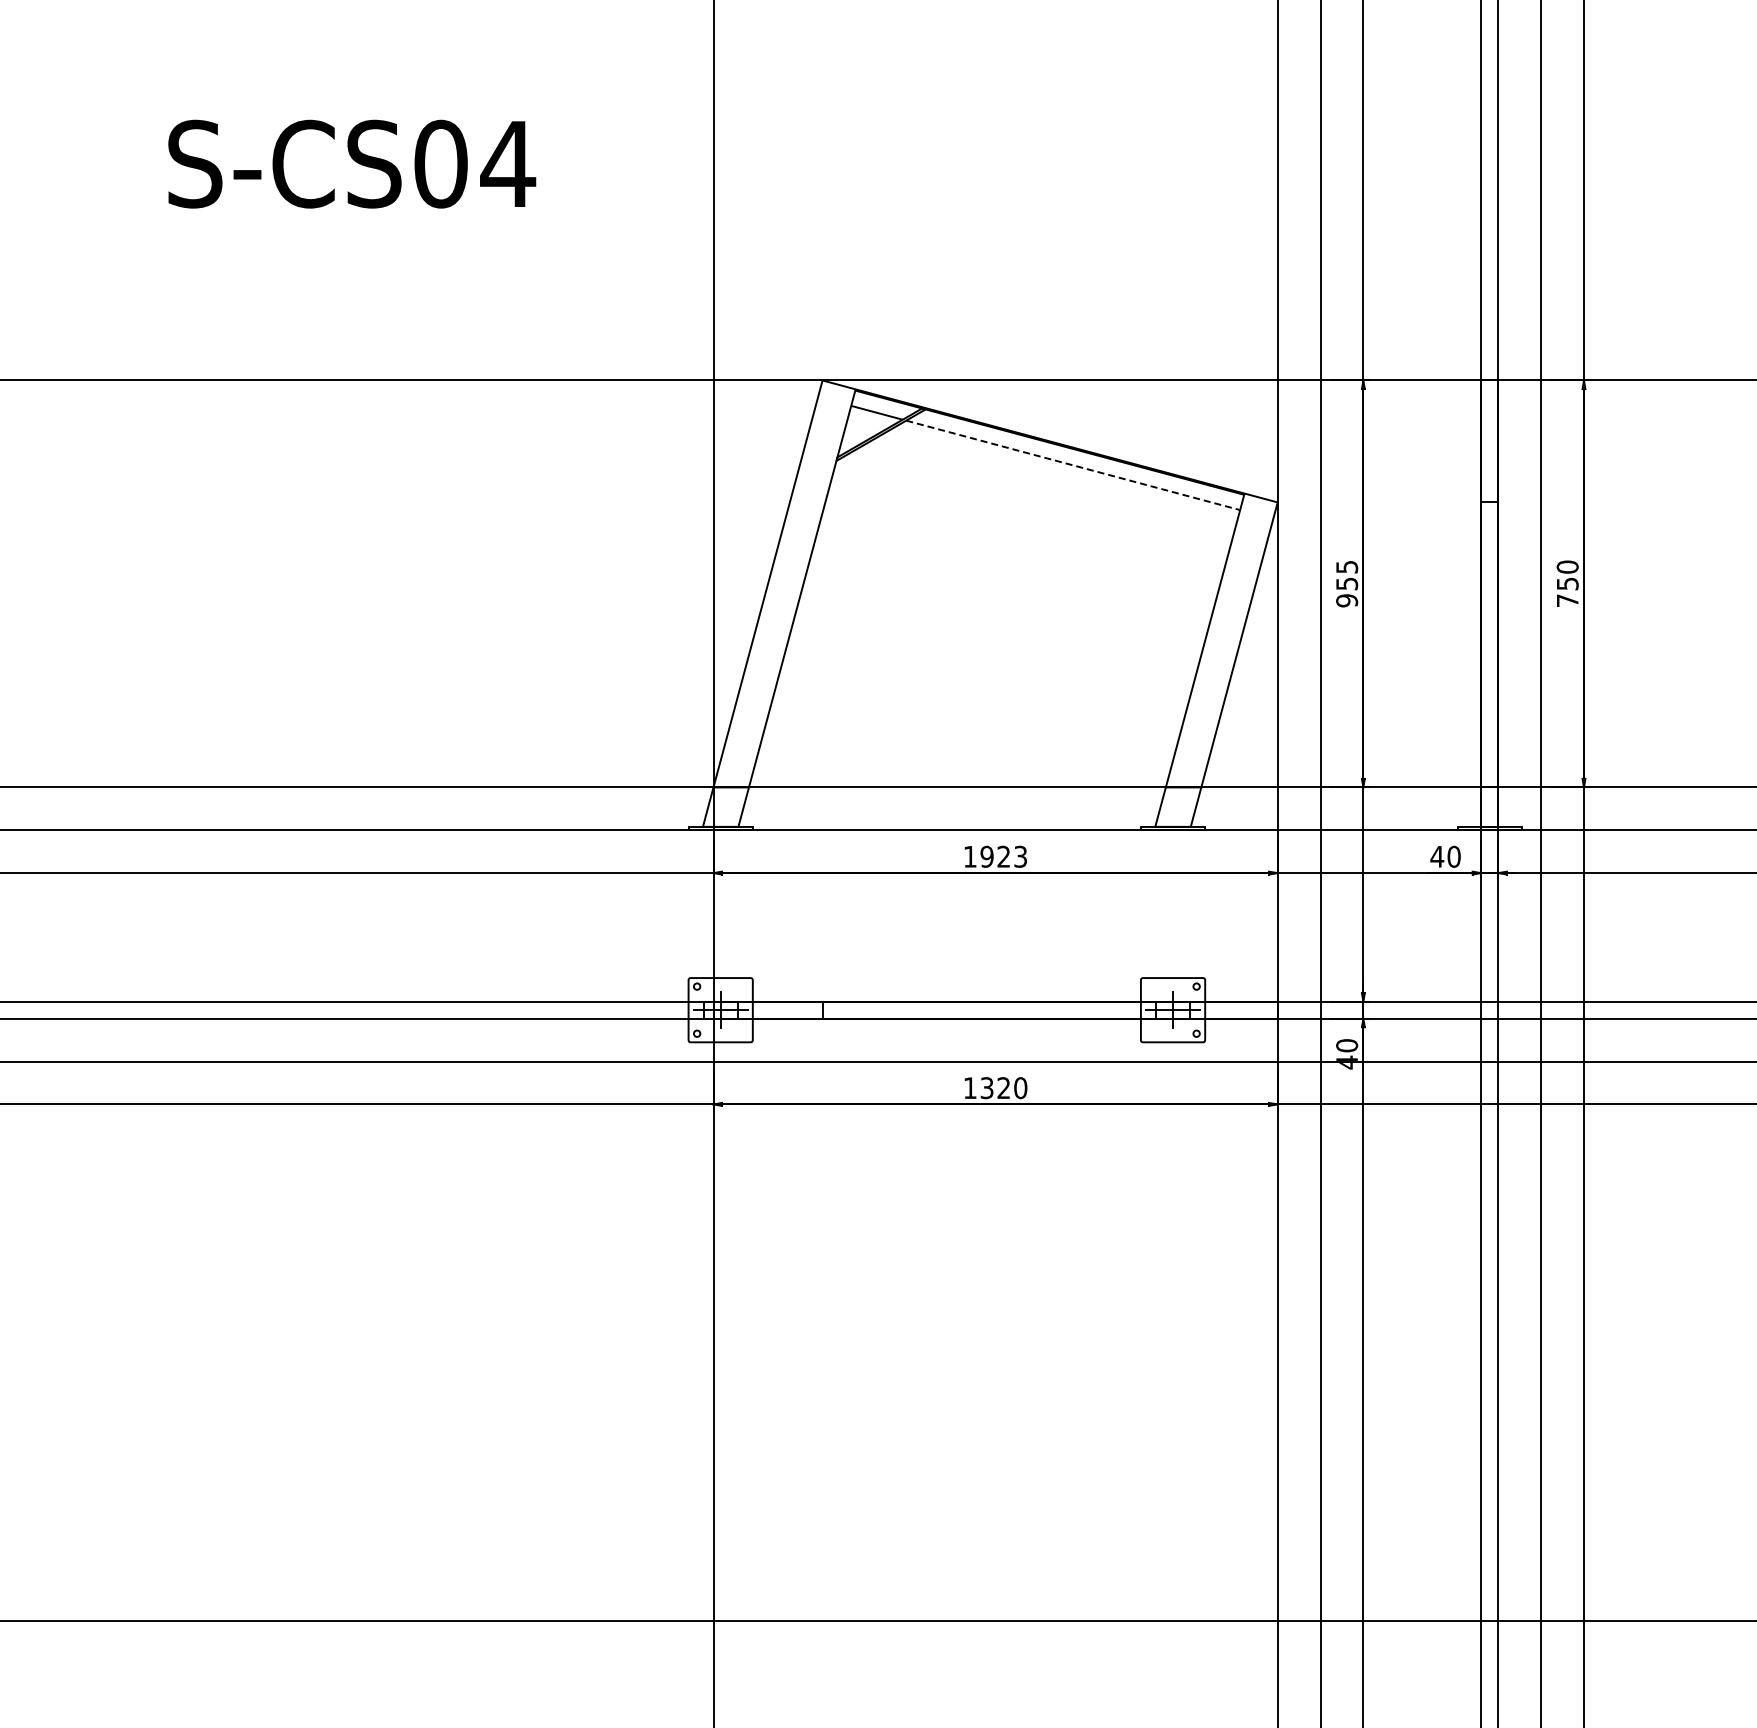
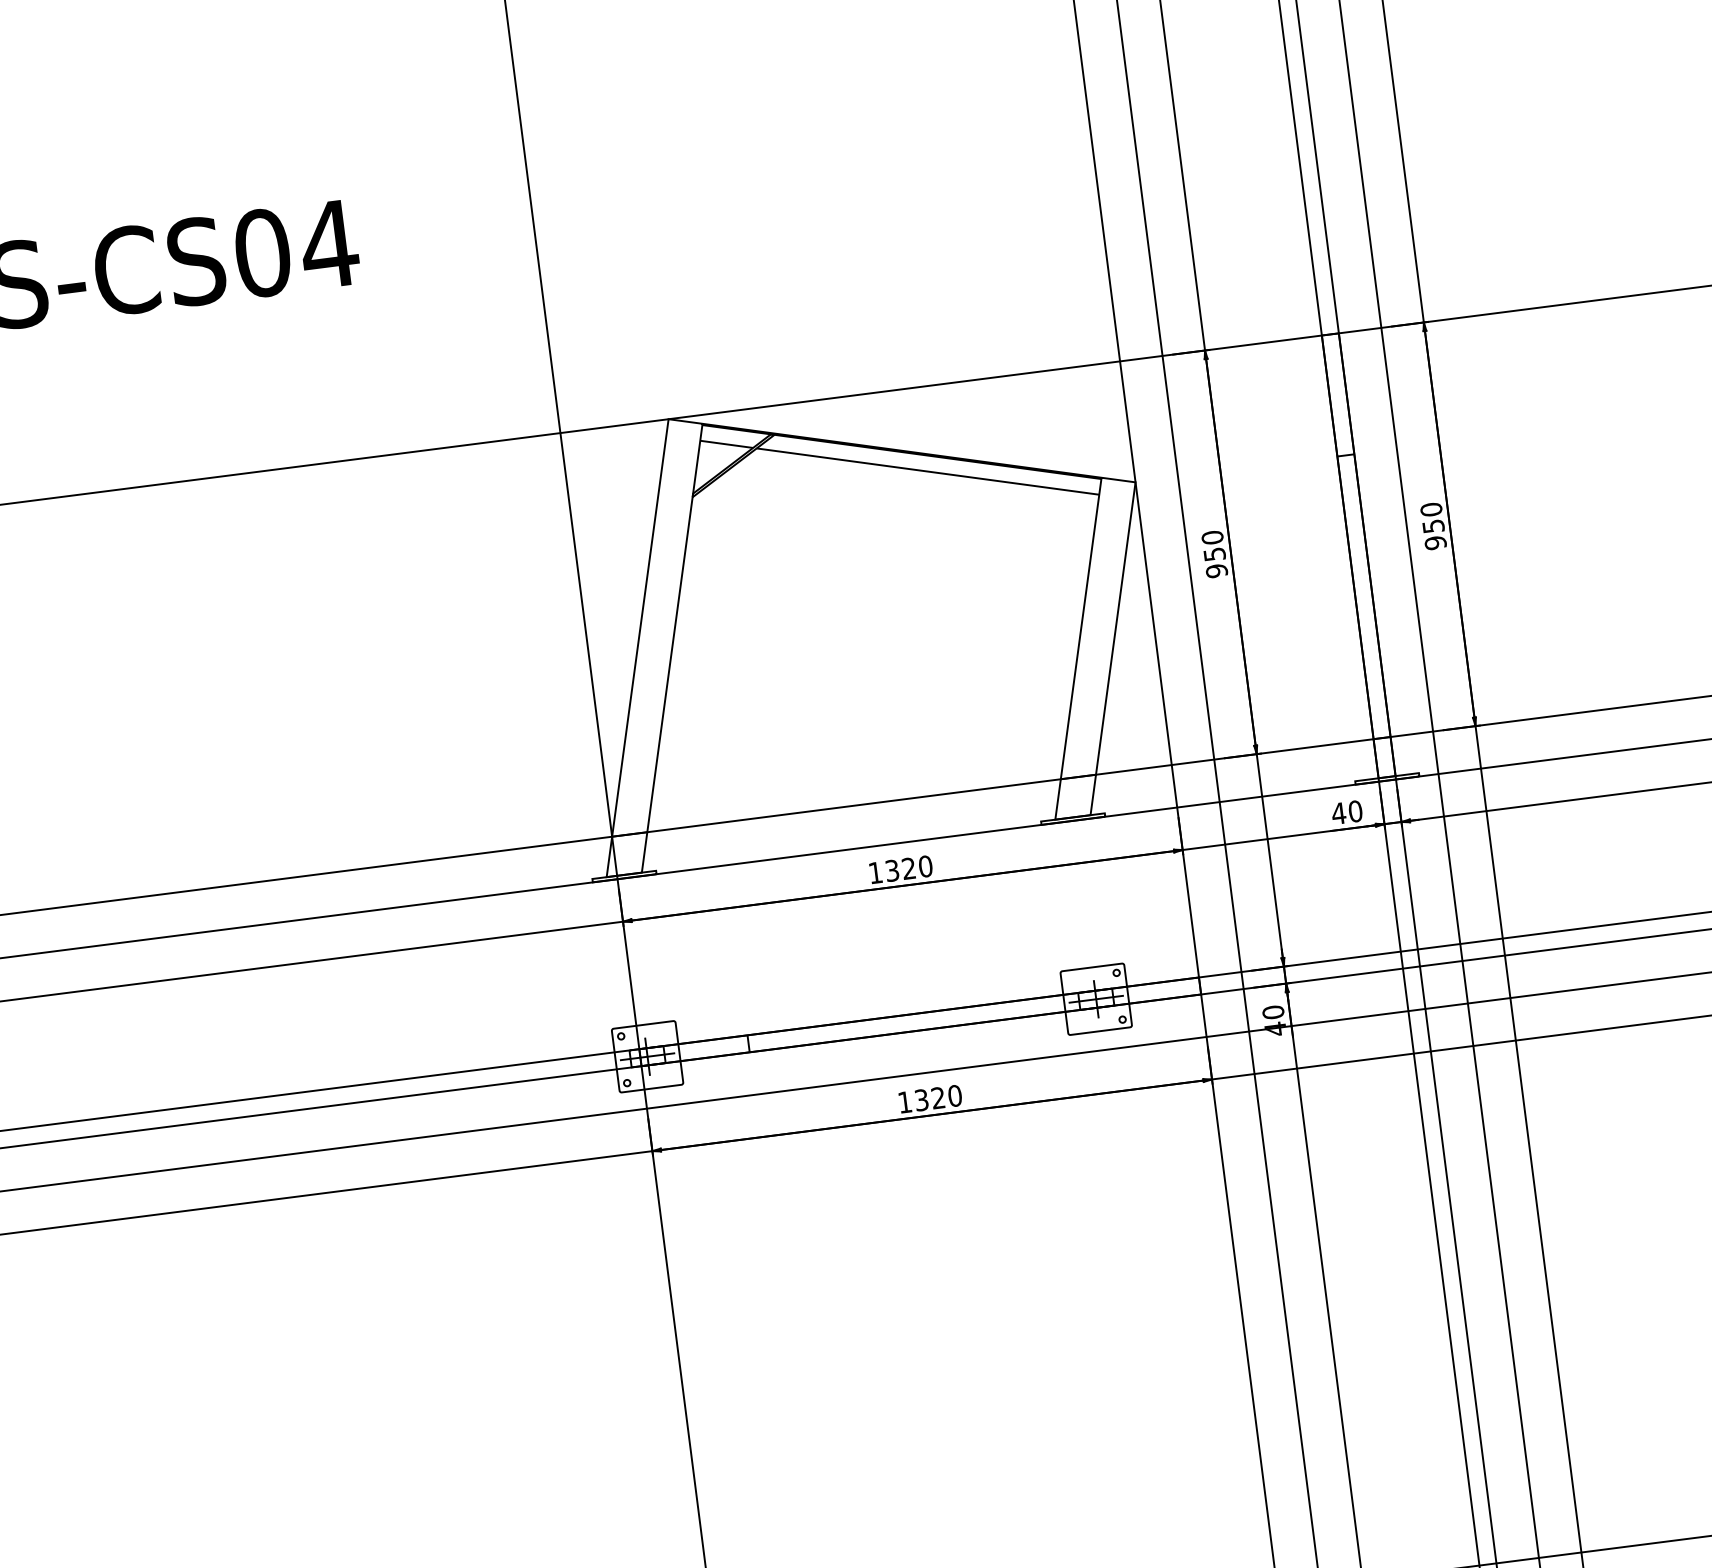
line: (1073, 465) -> (928, 471), dashed -> solid
text: (1347, 566) -> (1212, 537), 955 -> 950
text: (1567, 600) -> (1435, 542), 750 -> 950
text: (1003, 856) -> (908, 868), 1923 -> 1320

